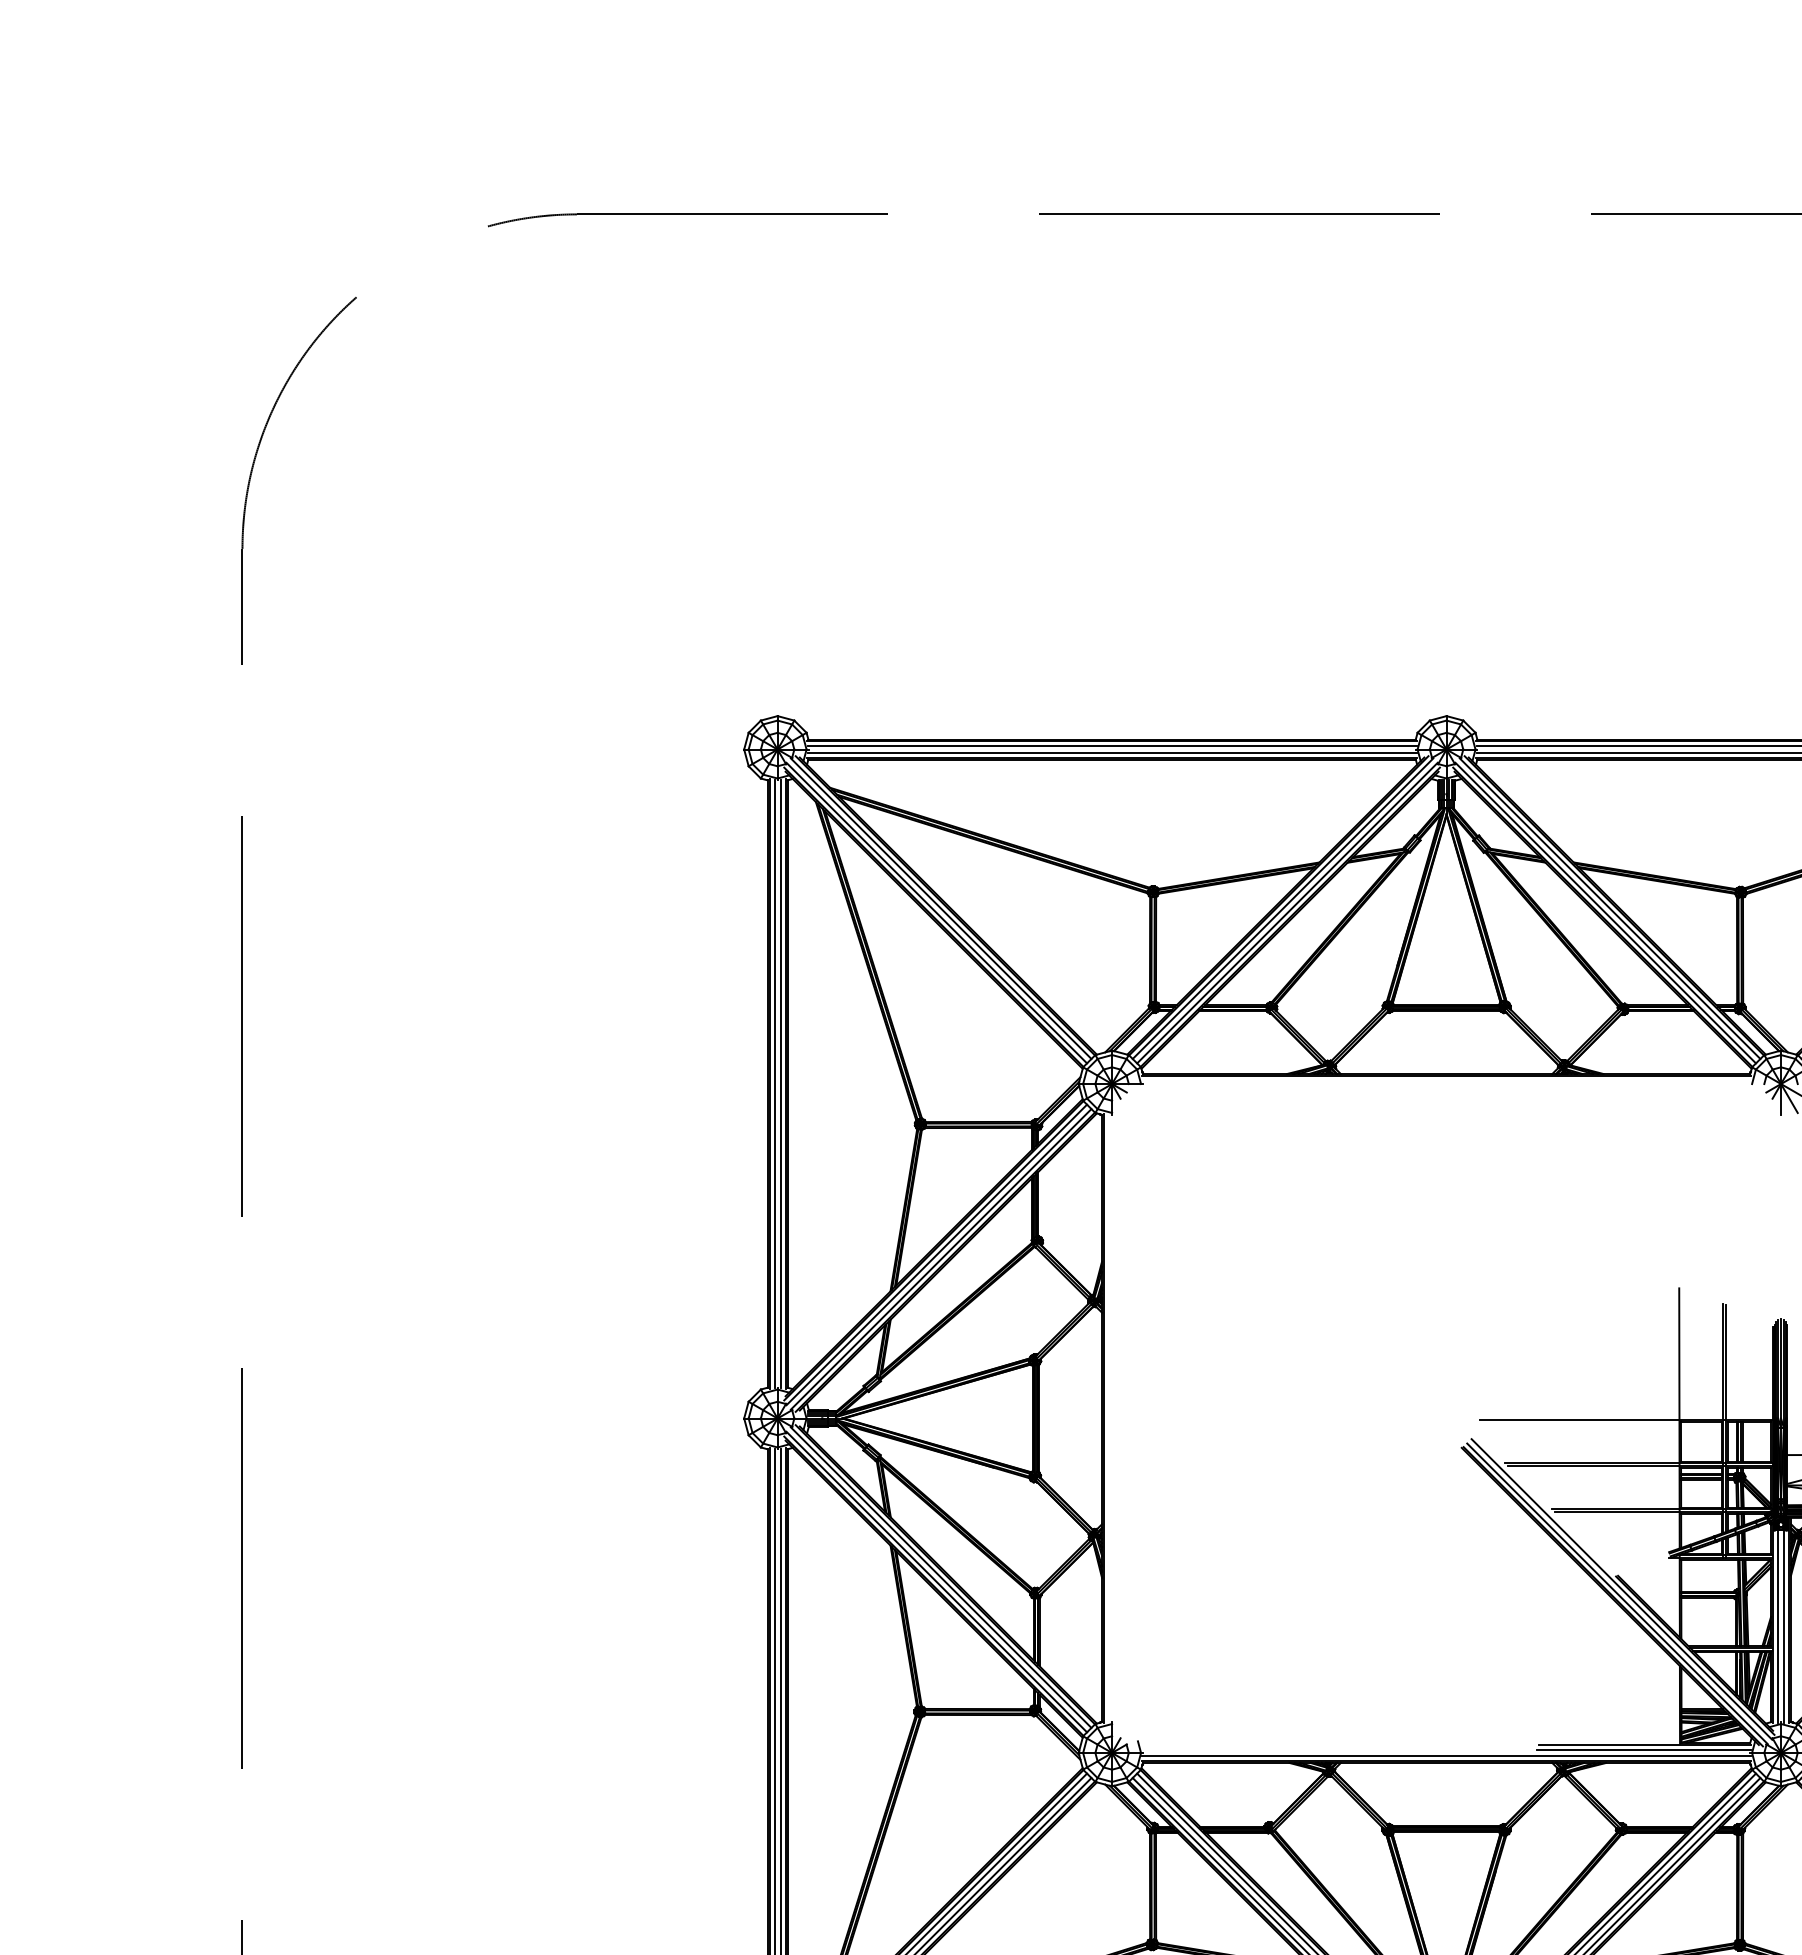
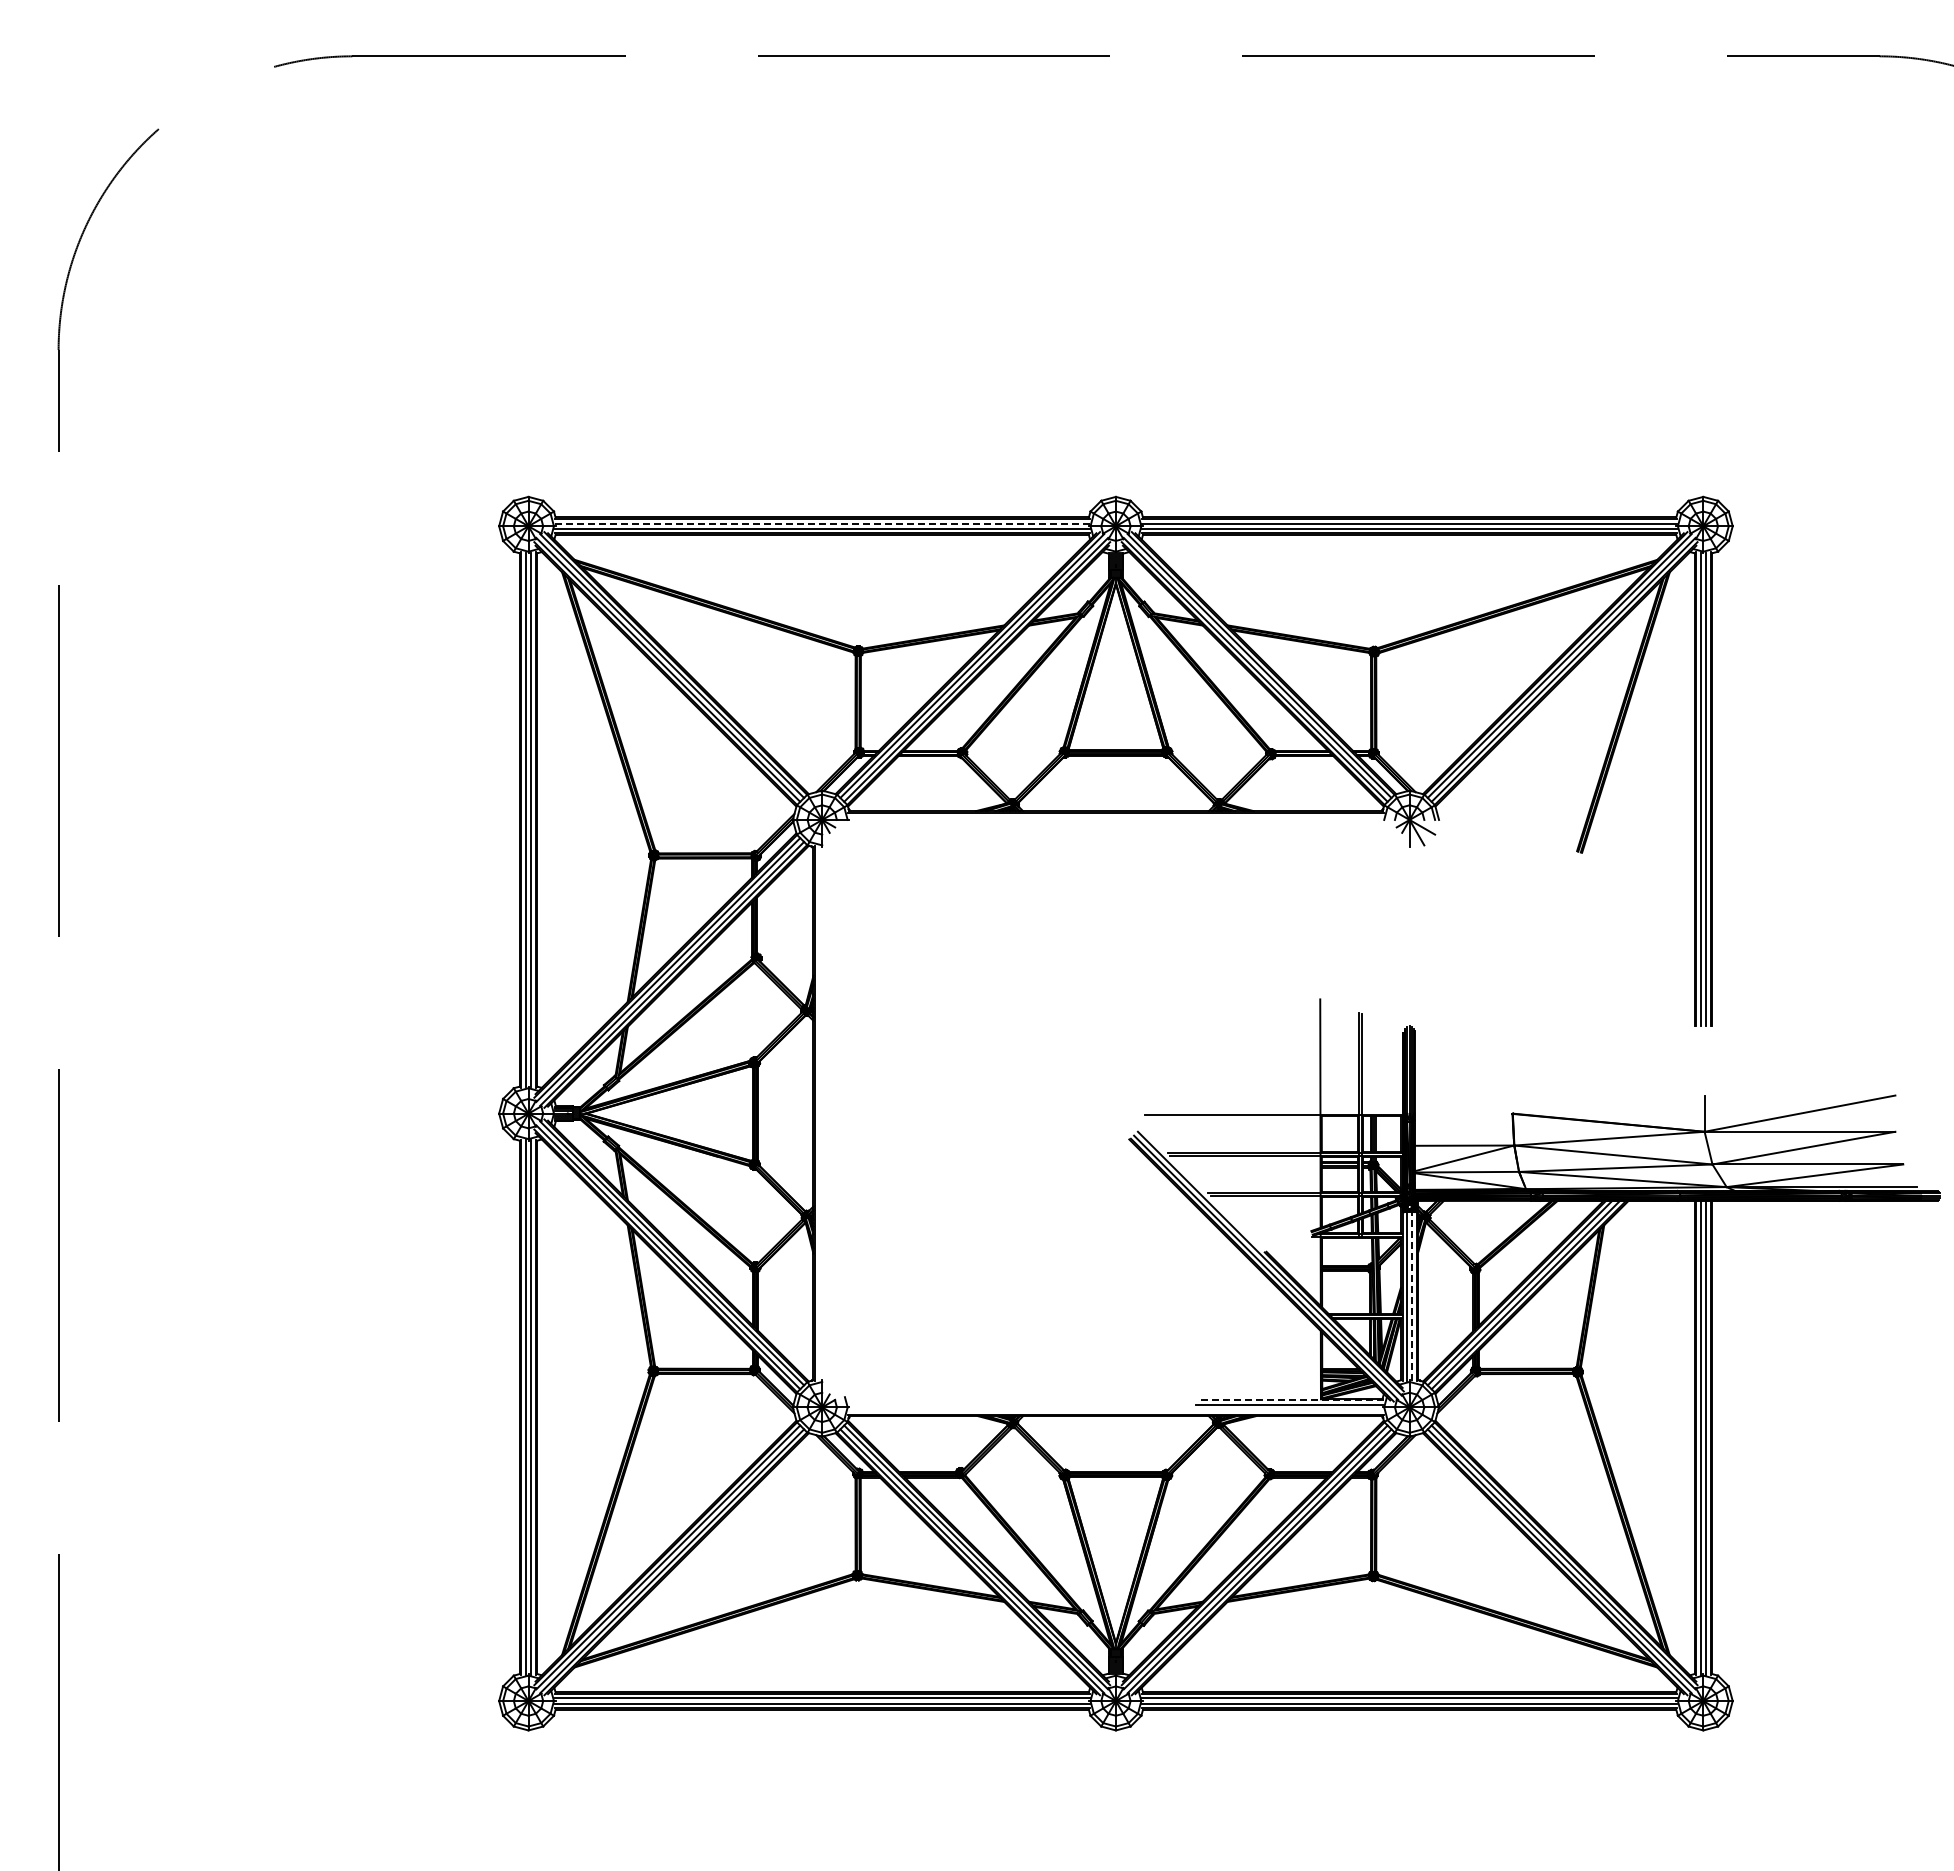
line: (1112, 746) -> (822, 523), solid -> dashed
line: (1784, 1626) -> (1412, 1296), solid -> dashed
line: (1644, 1745) -> (1289, 1400), solid -> dashed
line: (1446, 1756) -> (1115, 1410), removed

